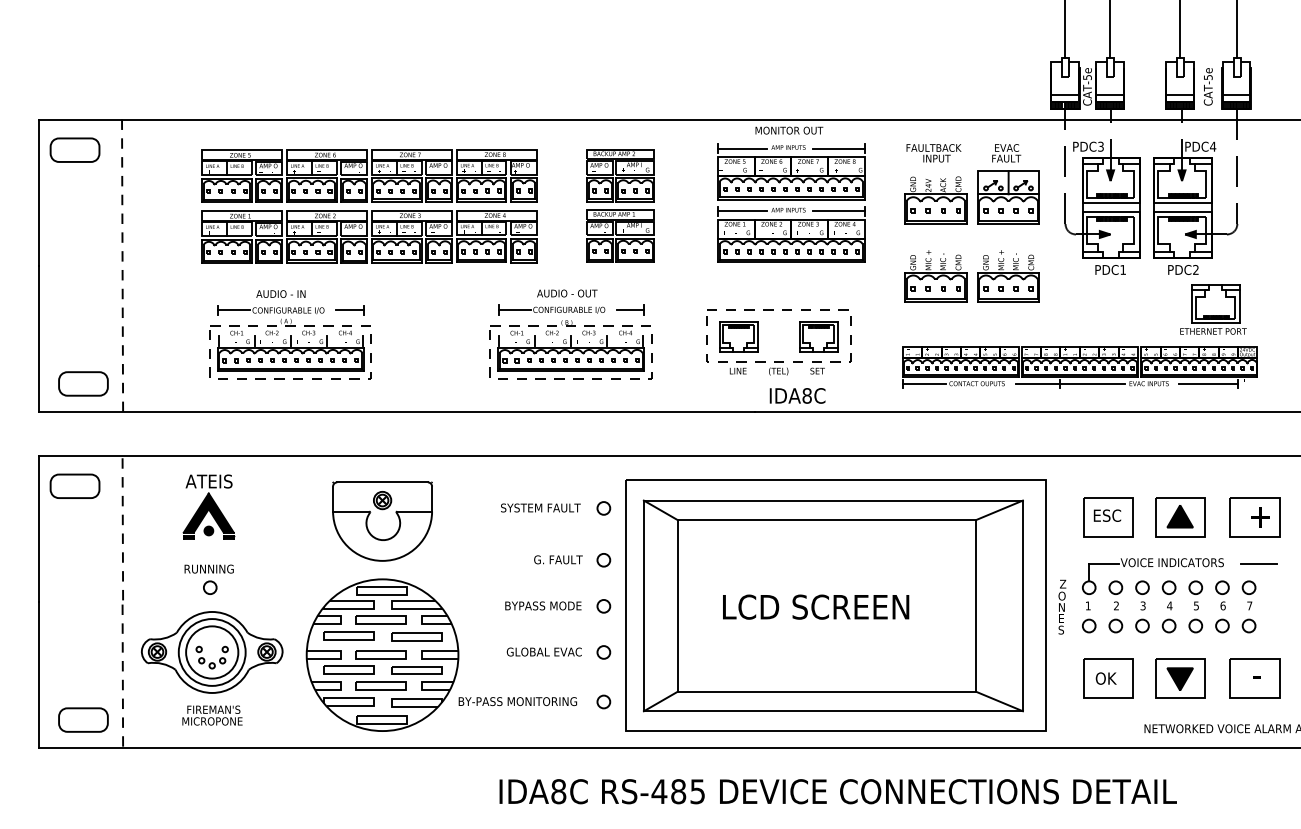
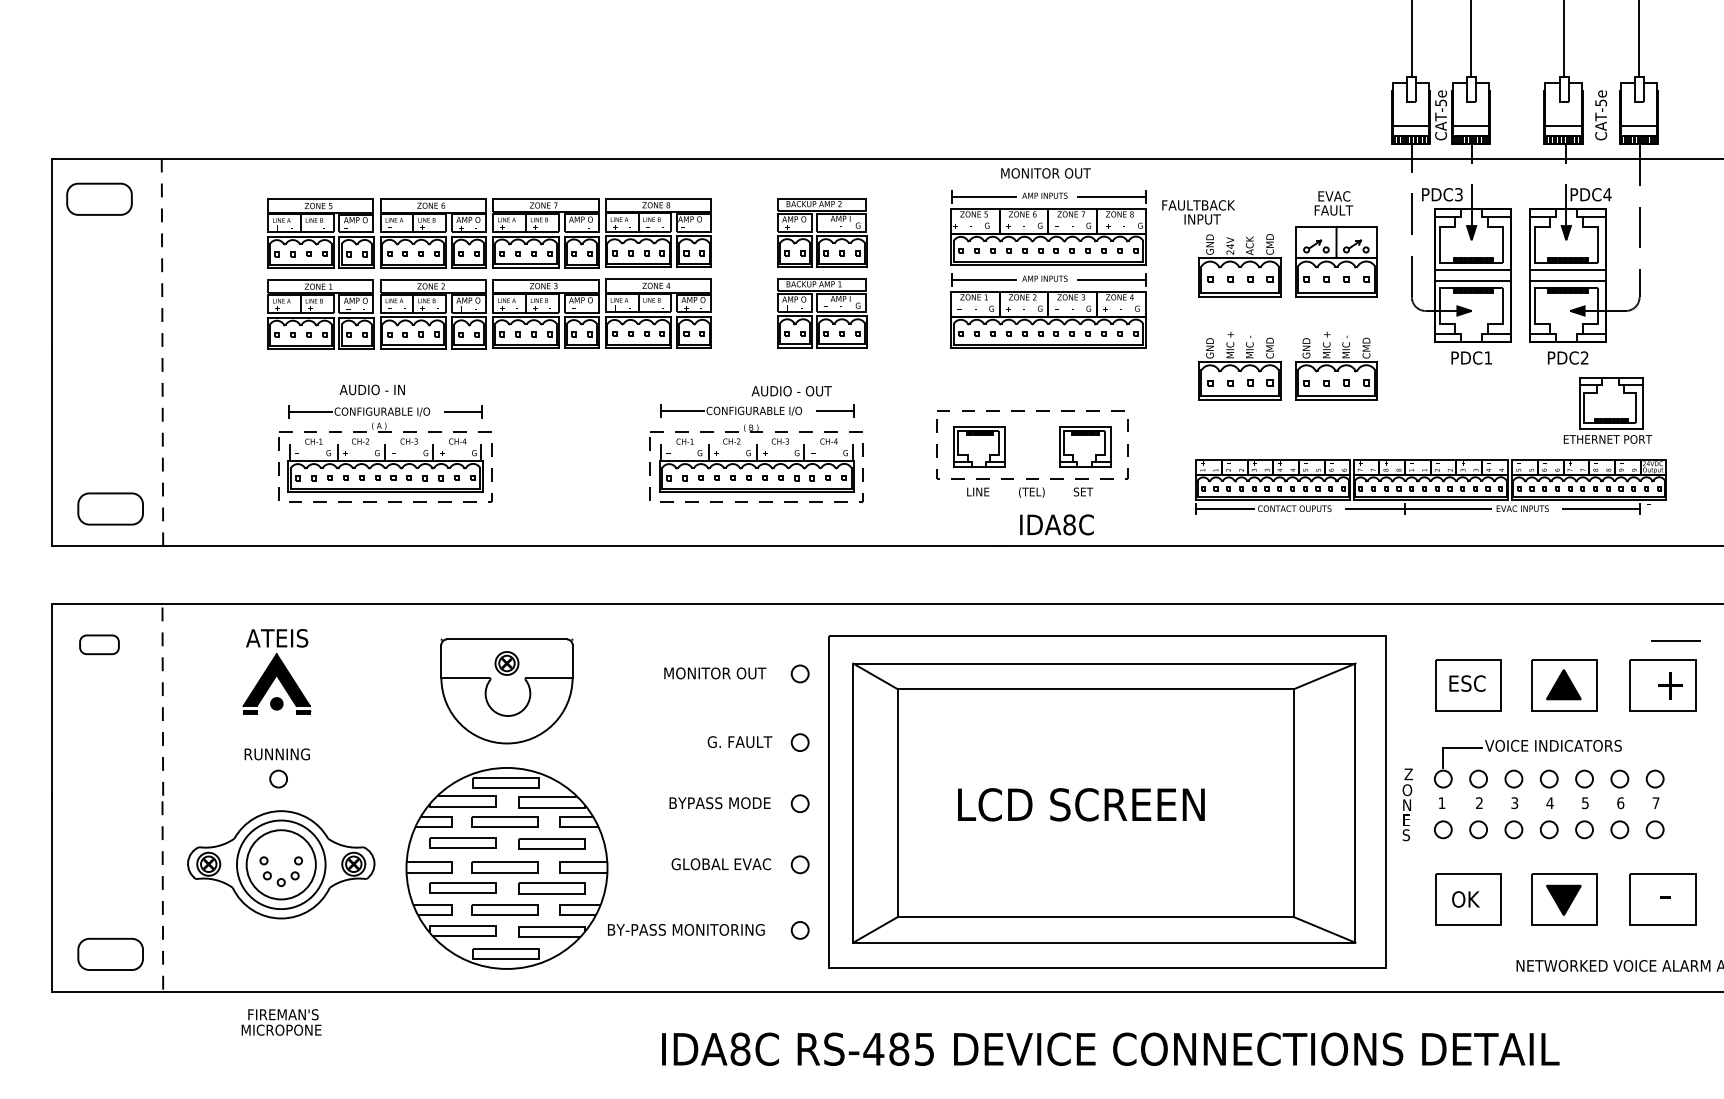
text: (933, 153) -> (1198, 212), moved
text: (567, 293) -> (791, 391), moved
part: (75, 486) -> (99, 644), size x0.6
text: (540, 508) -> (716, 673), SYSTEM FAULT -> MONITOR OUT
line: (1258, 563) -> (1675, 640), moved
text: (212, 715) -> (281, 1022), moved

